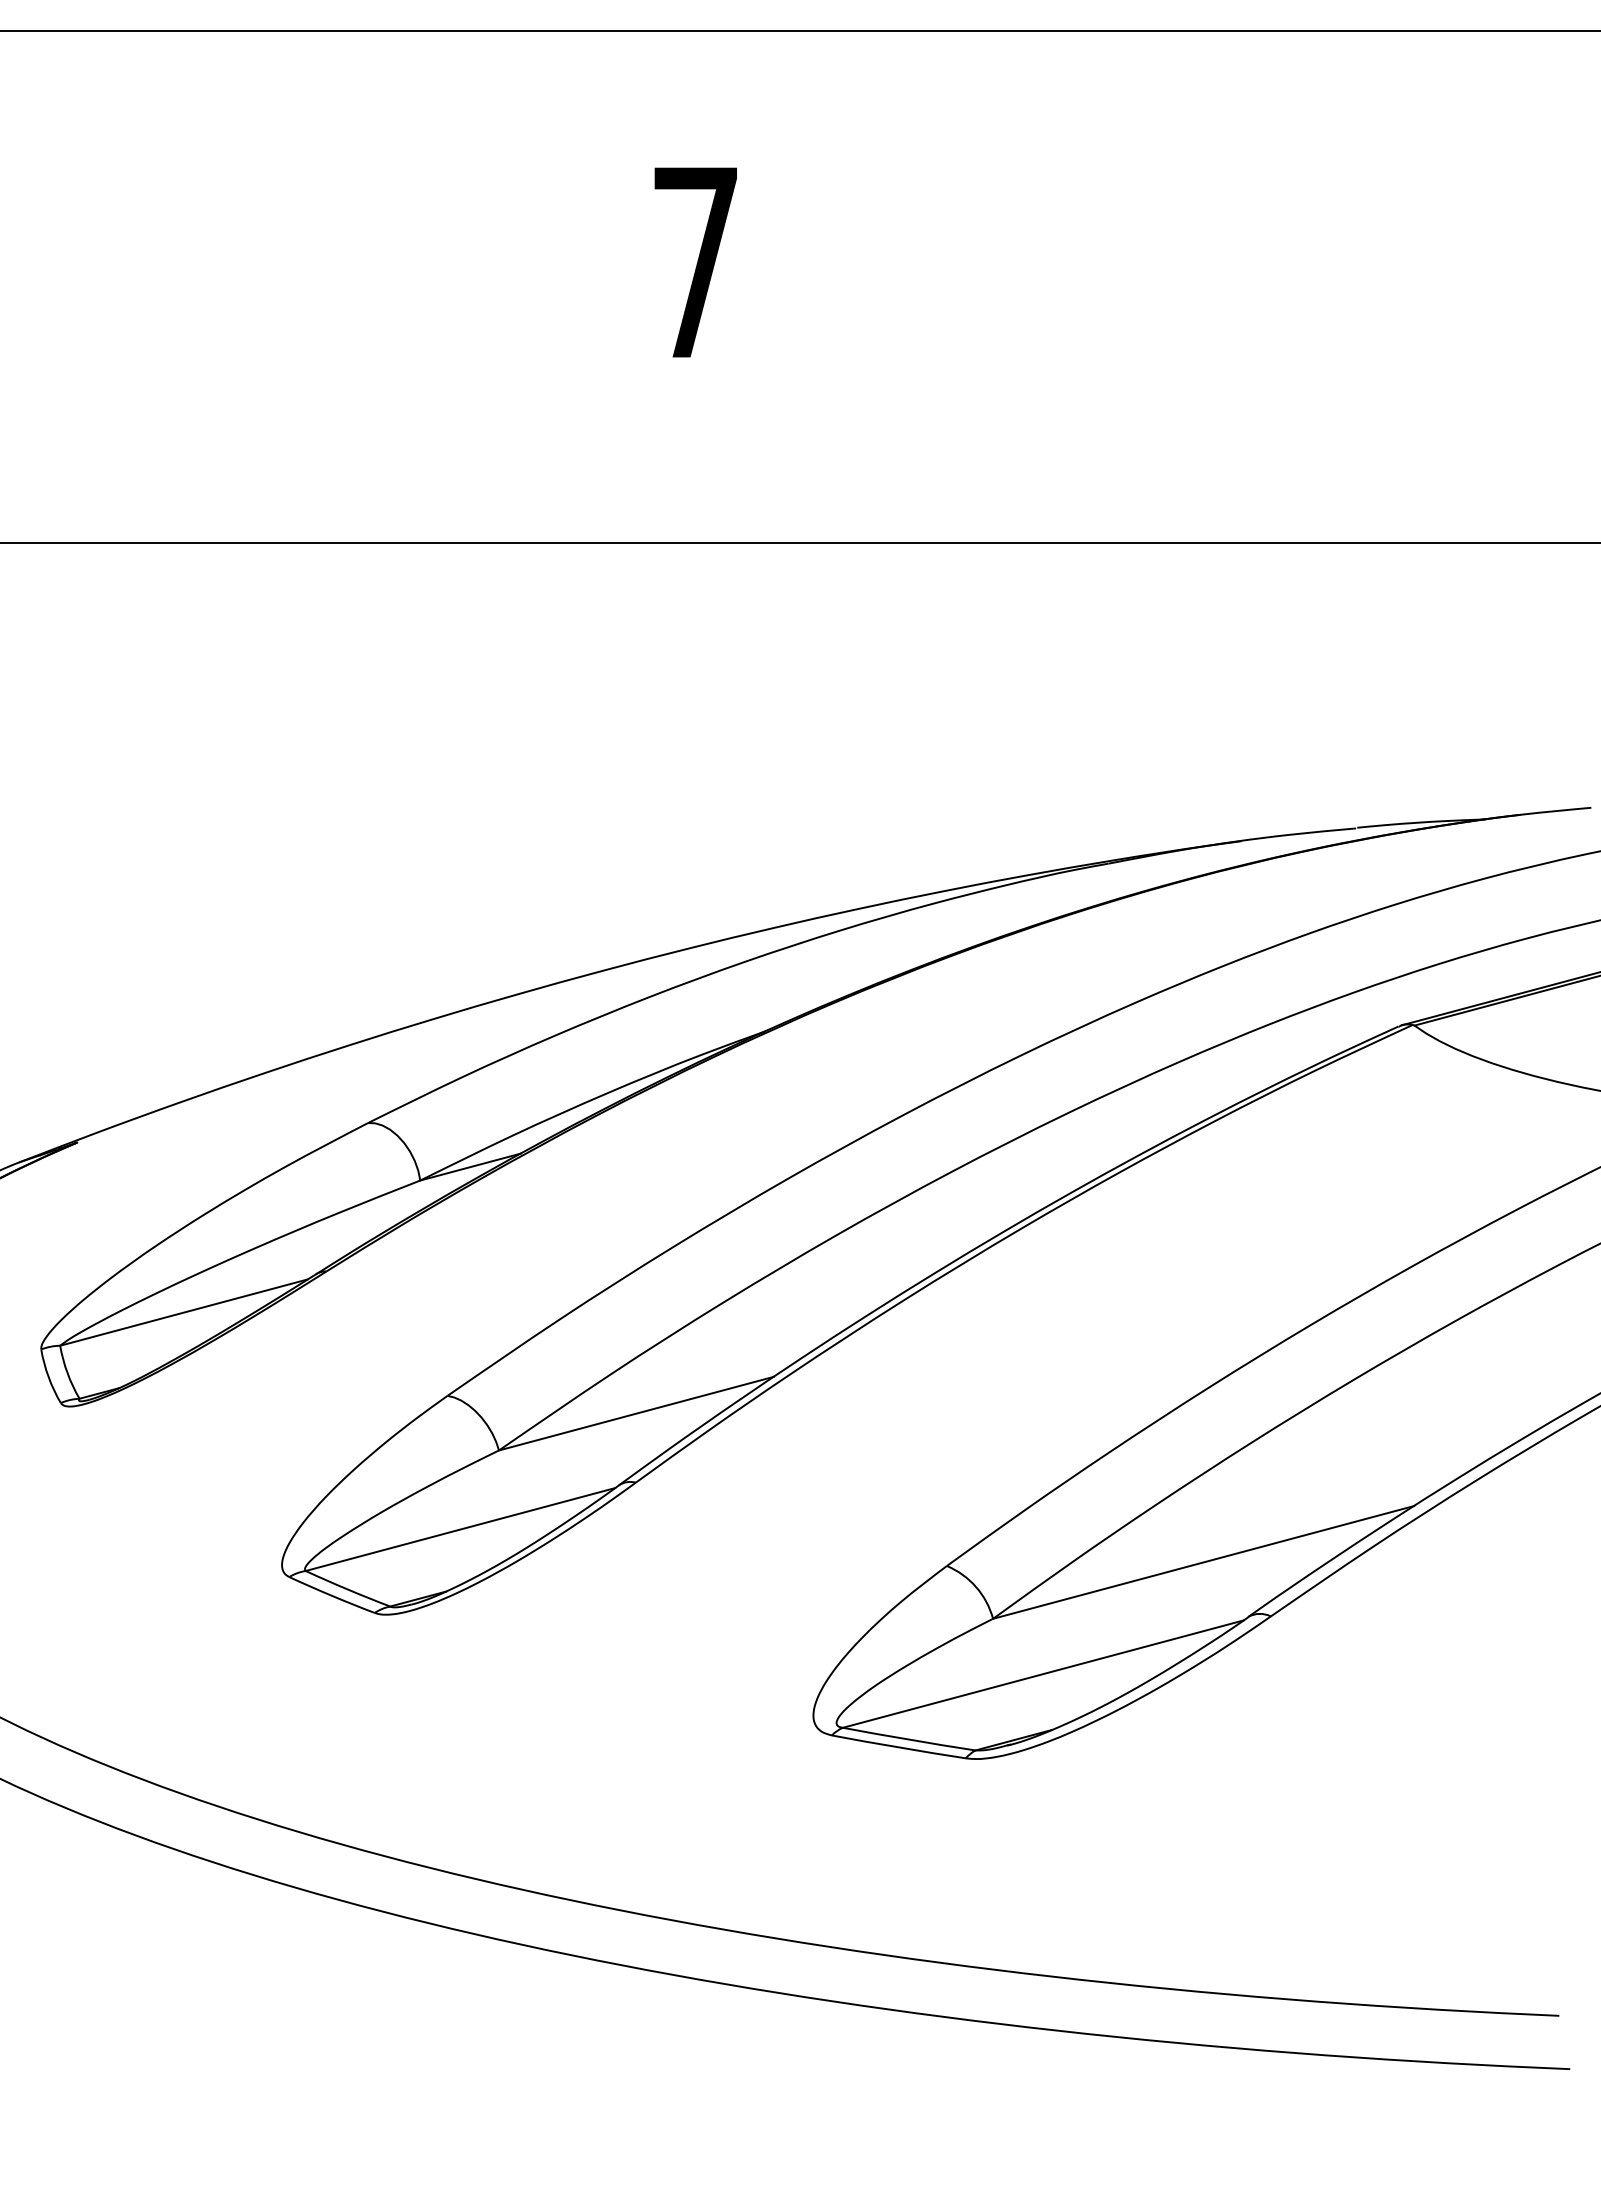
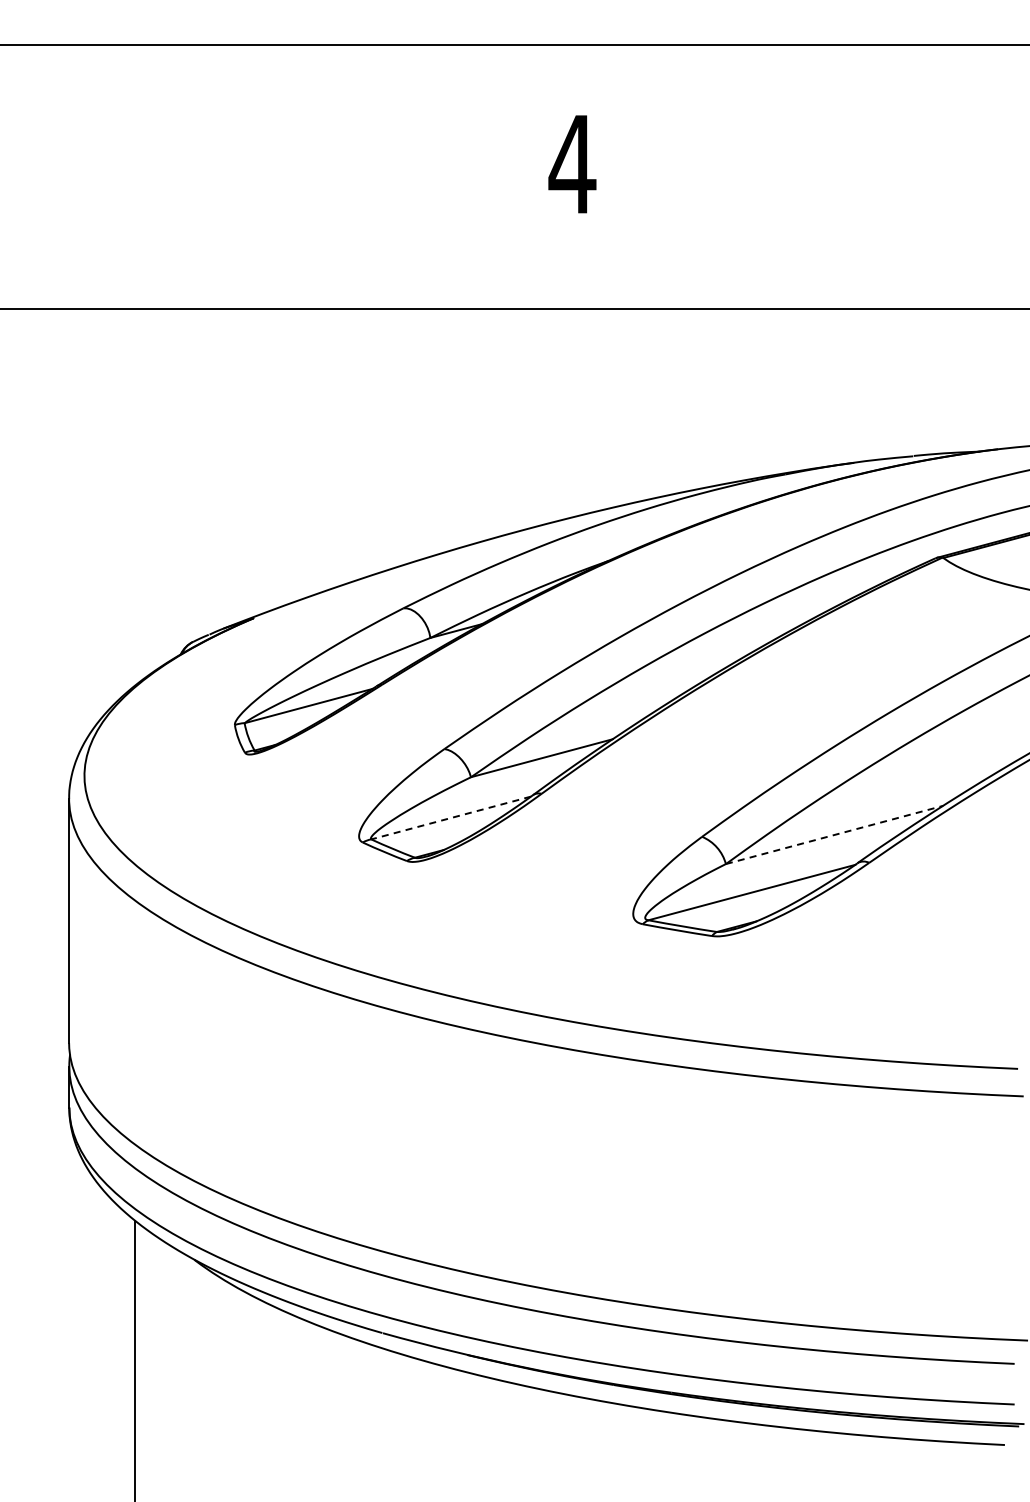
text: (695, 262) -> (572, 164), 7 -> 4
line: (461, 1530) -> (451, 818), solid -> dashed
line: (1205, 1561) -> (835, 834), solid -> dashed

